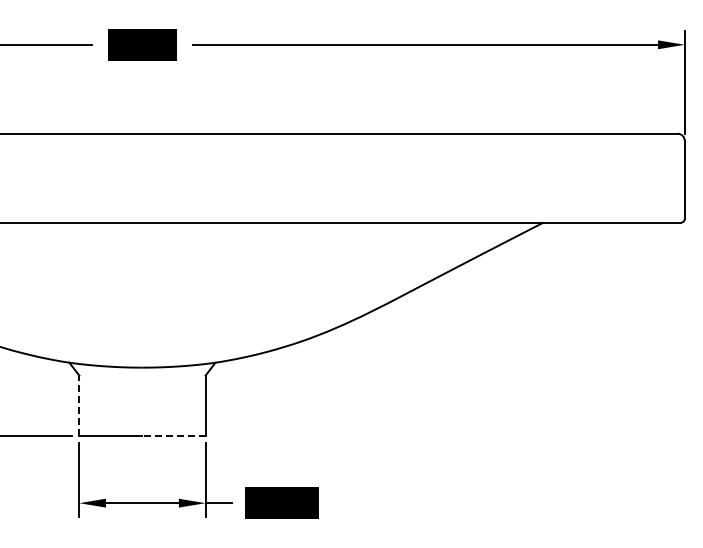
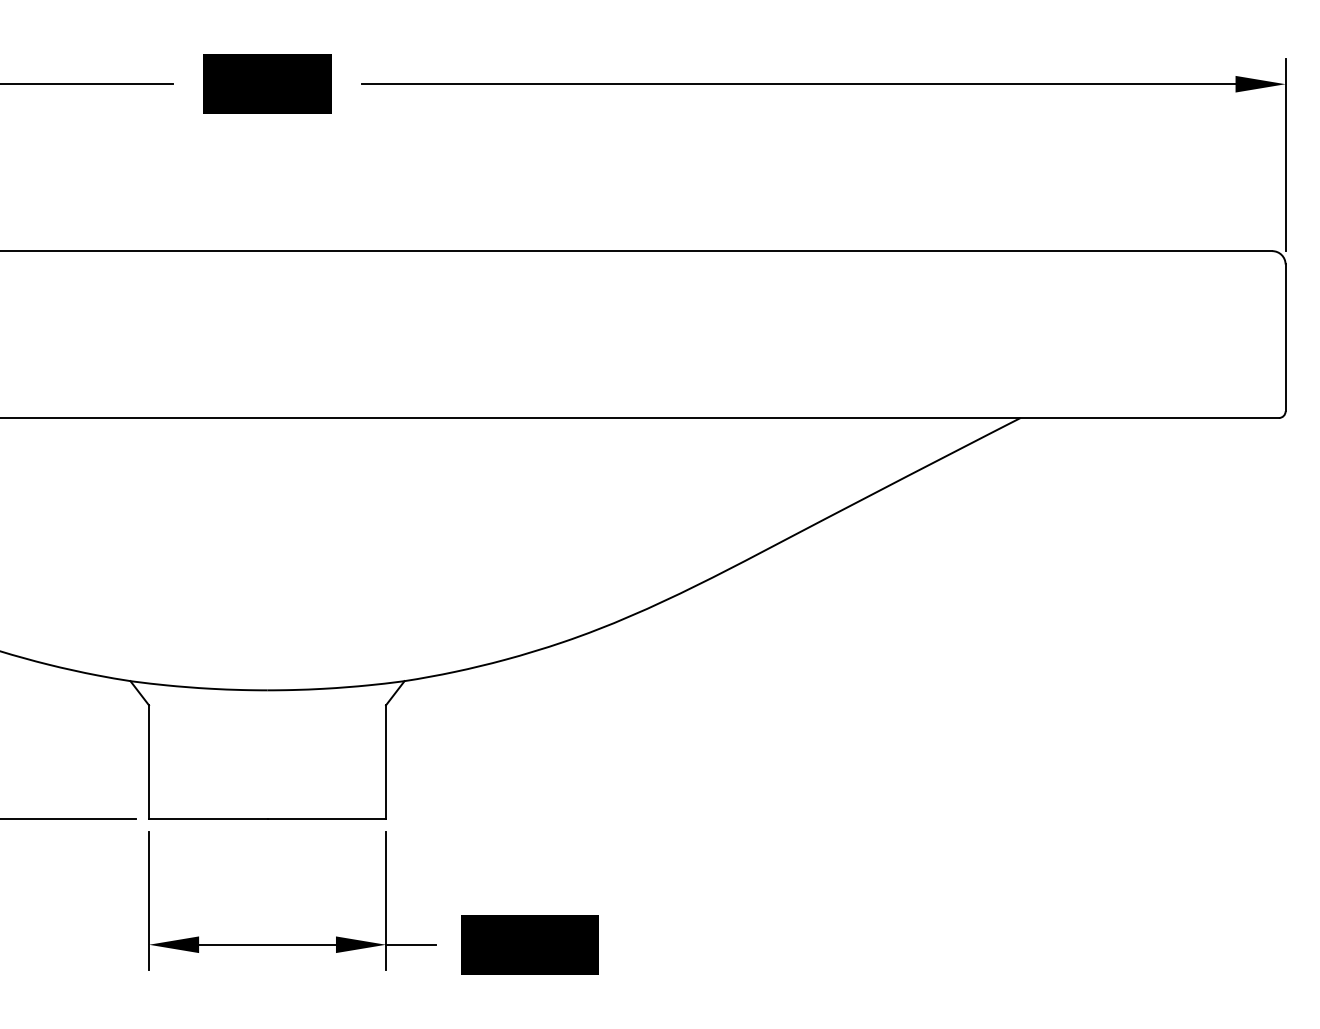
line: (79, 405) -> (149, 761), dashed -> solid
line: (174, 435) -> (327, 817), dashed -> solid

